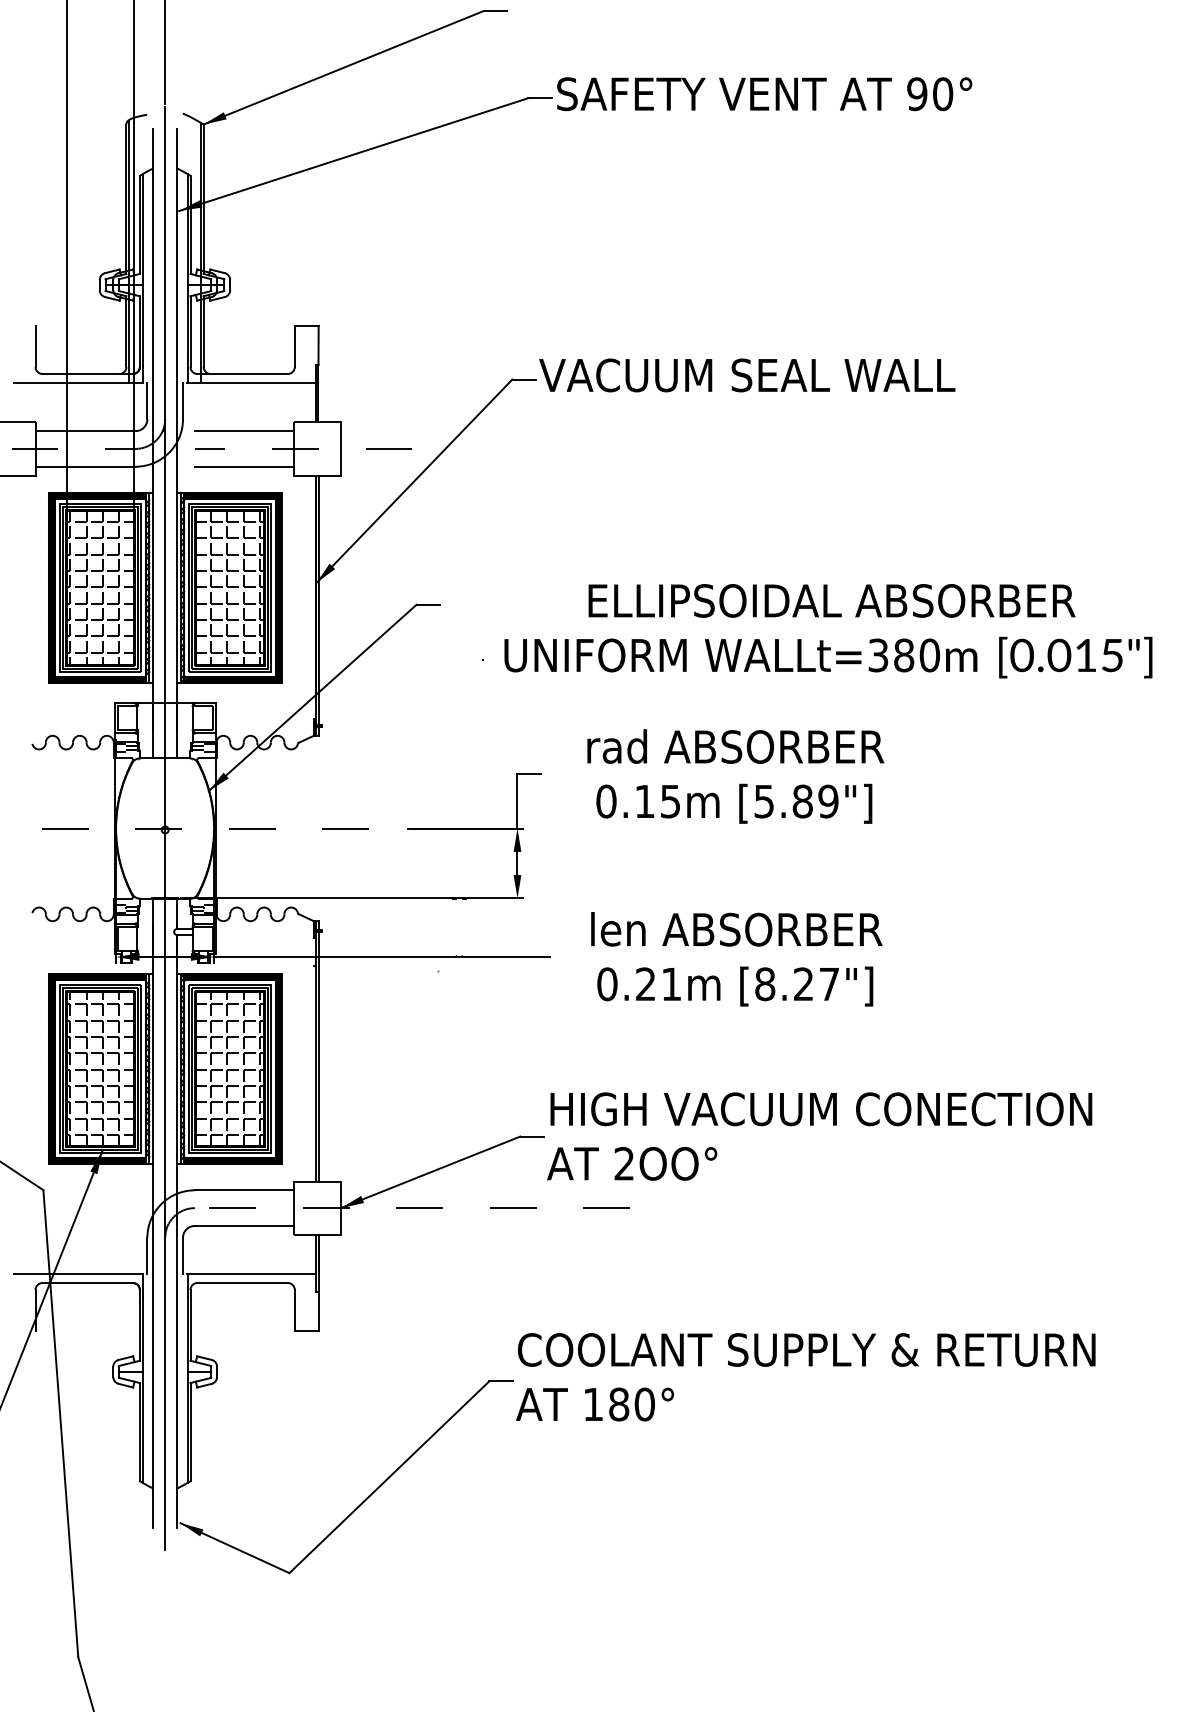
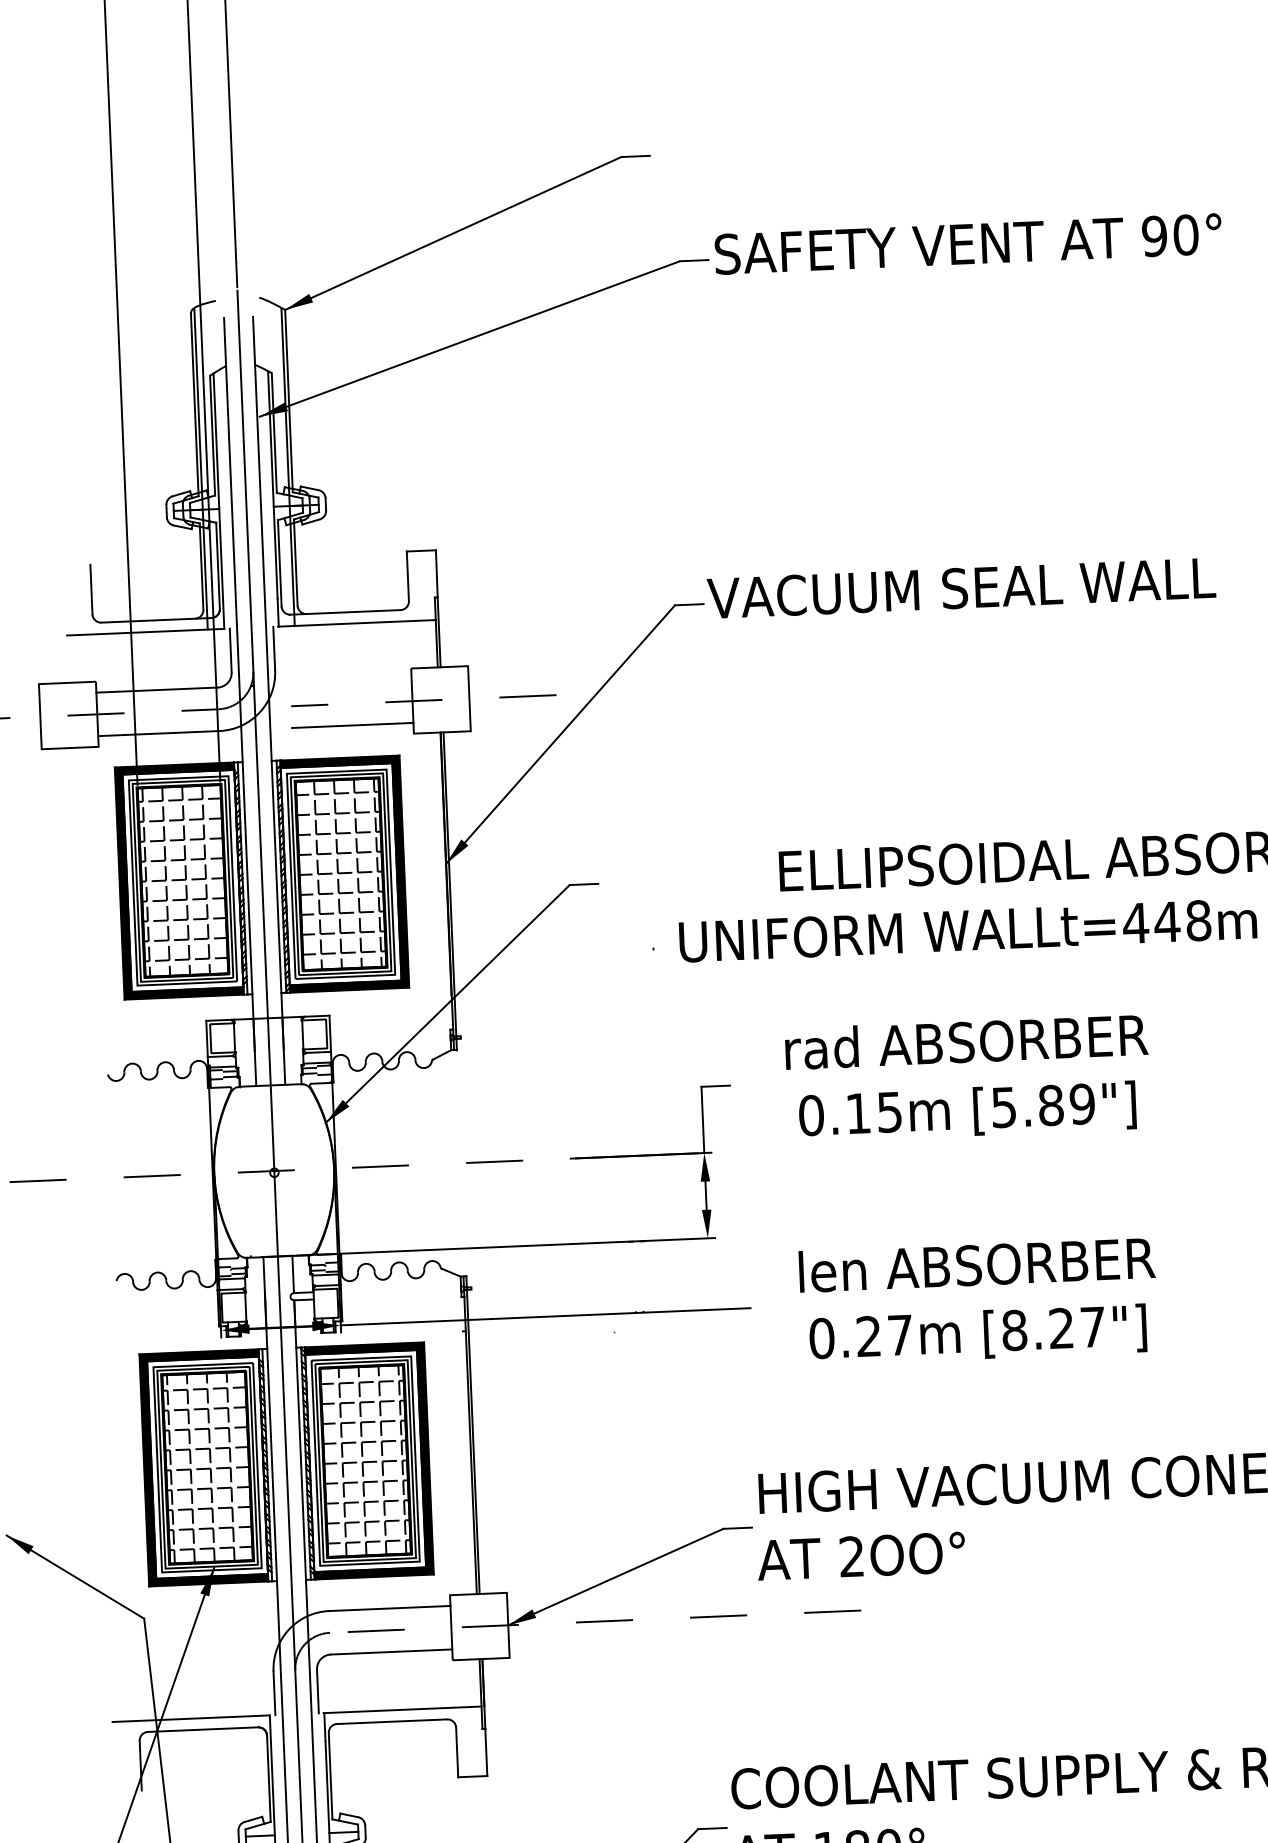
line: (244, 431) -> (350, 682), removed
text: (903, 655) -> (1166, 922), WALLt=380 -> WALLt=448
text: (671, 984) -> (900, 1335), 0.21m -> 0.27m

